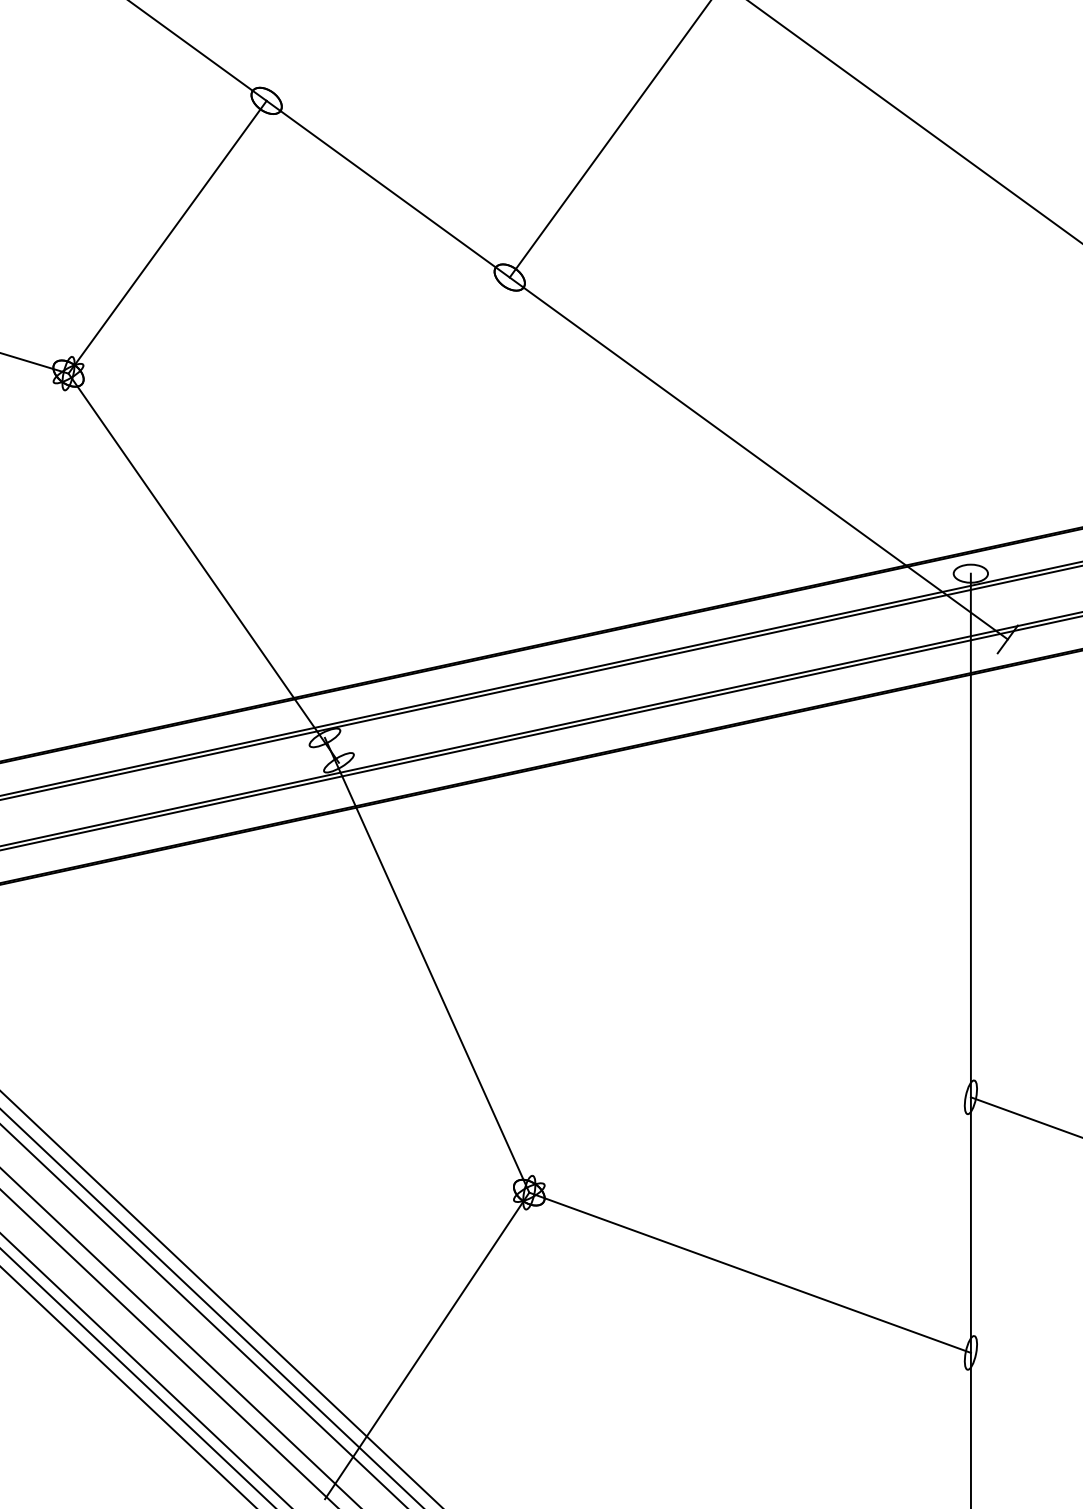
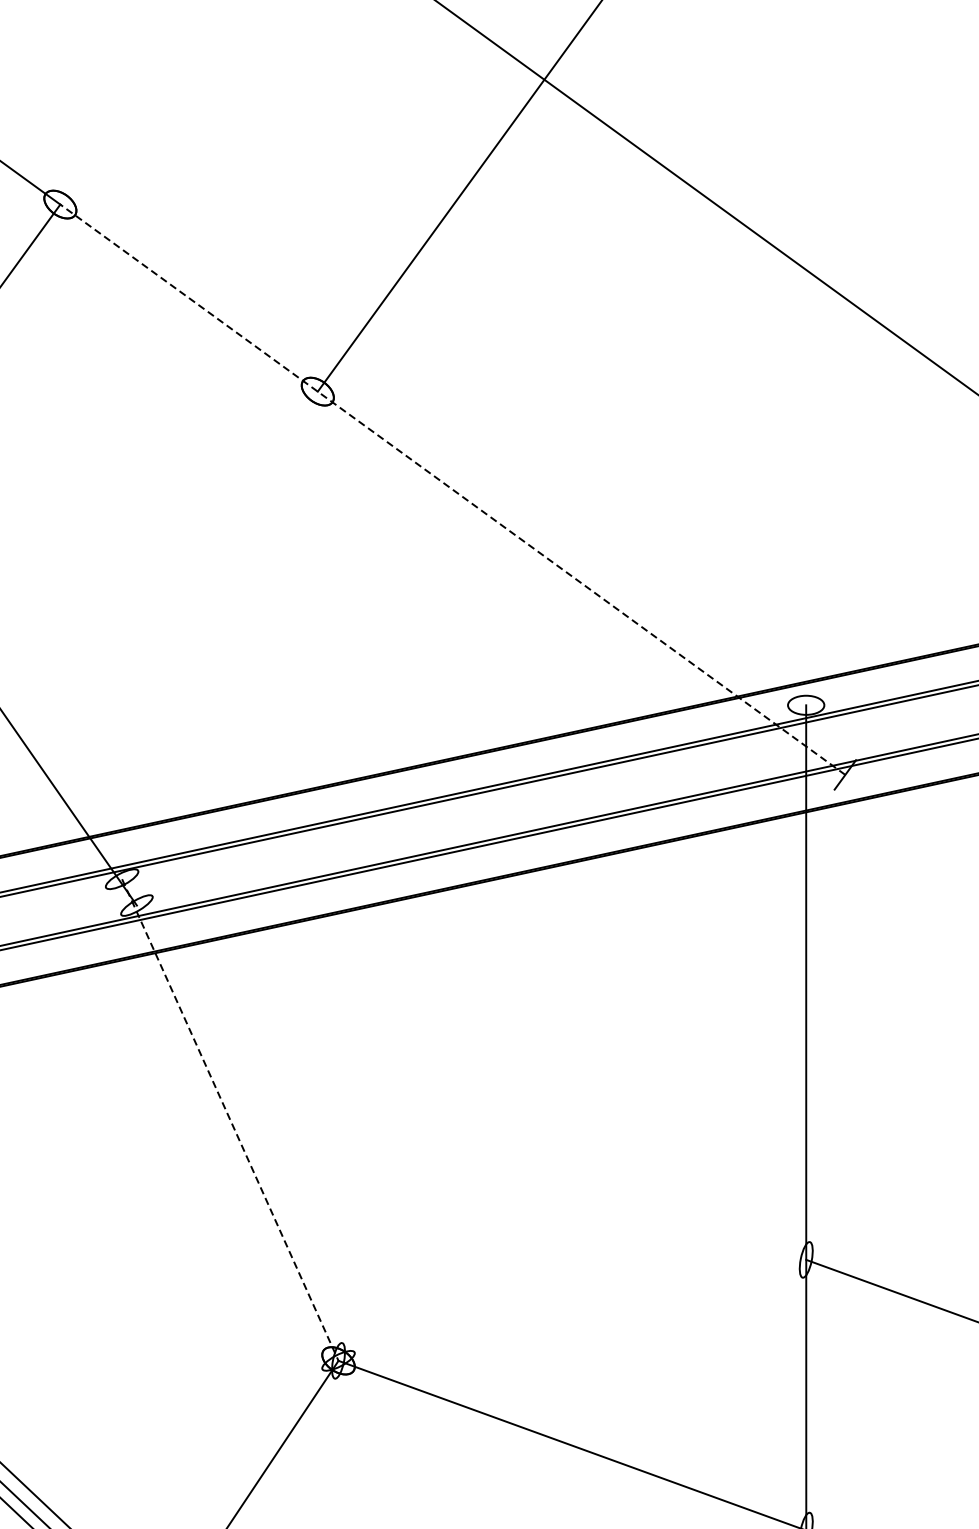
line: (636, 369) -> (452, 489), solid -> dashed
line: (427, 965) -> (230, 1120), solid -> dashed

